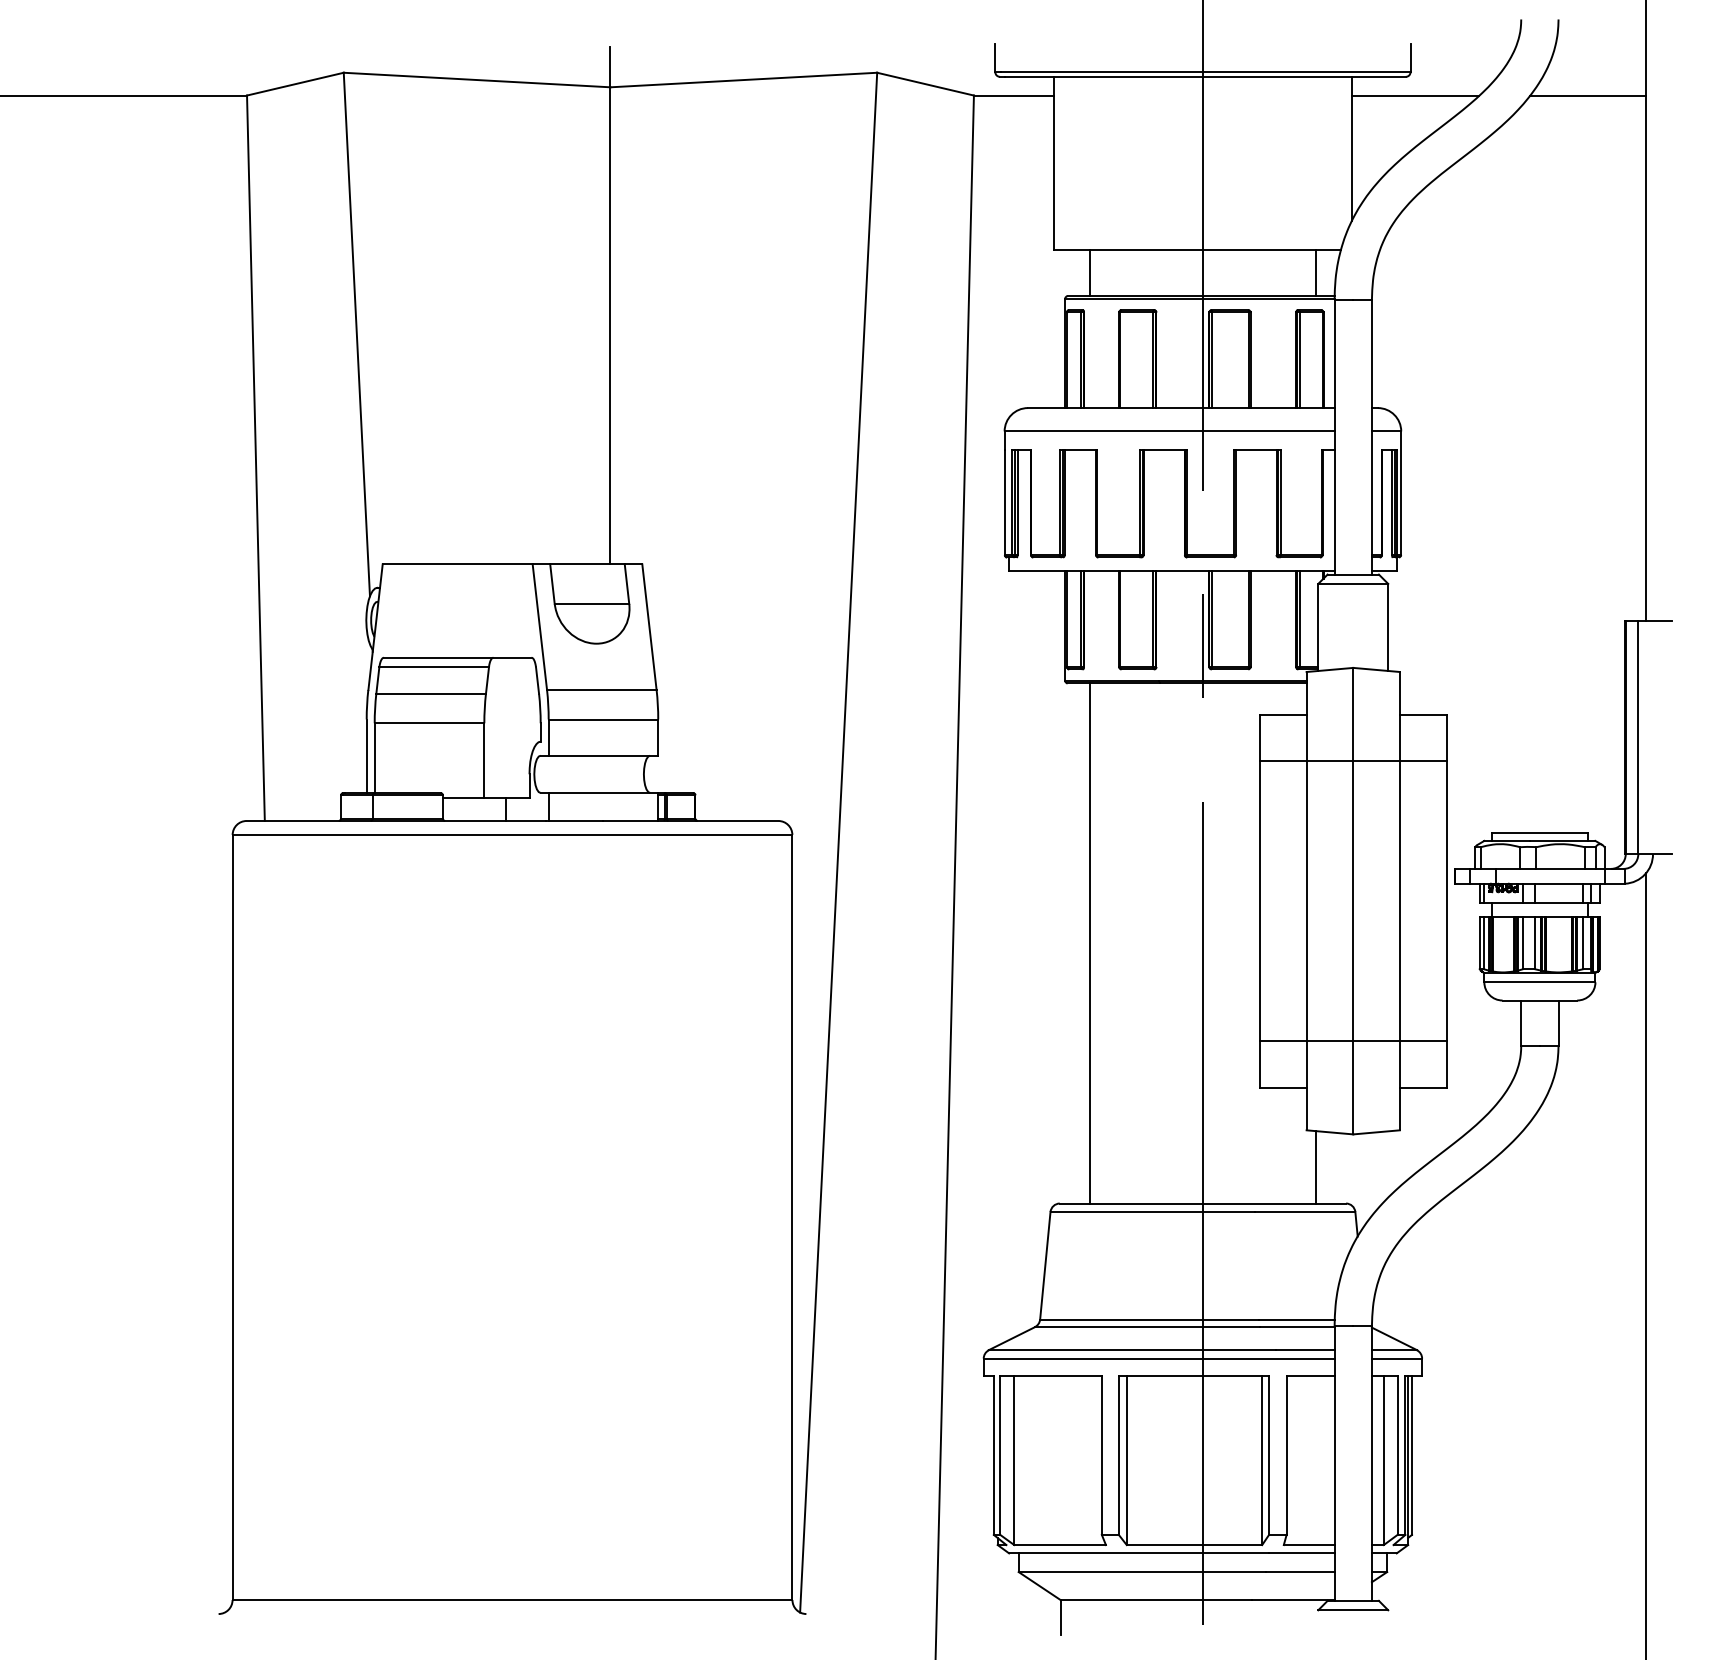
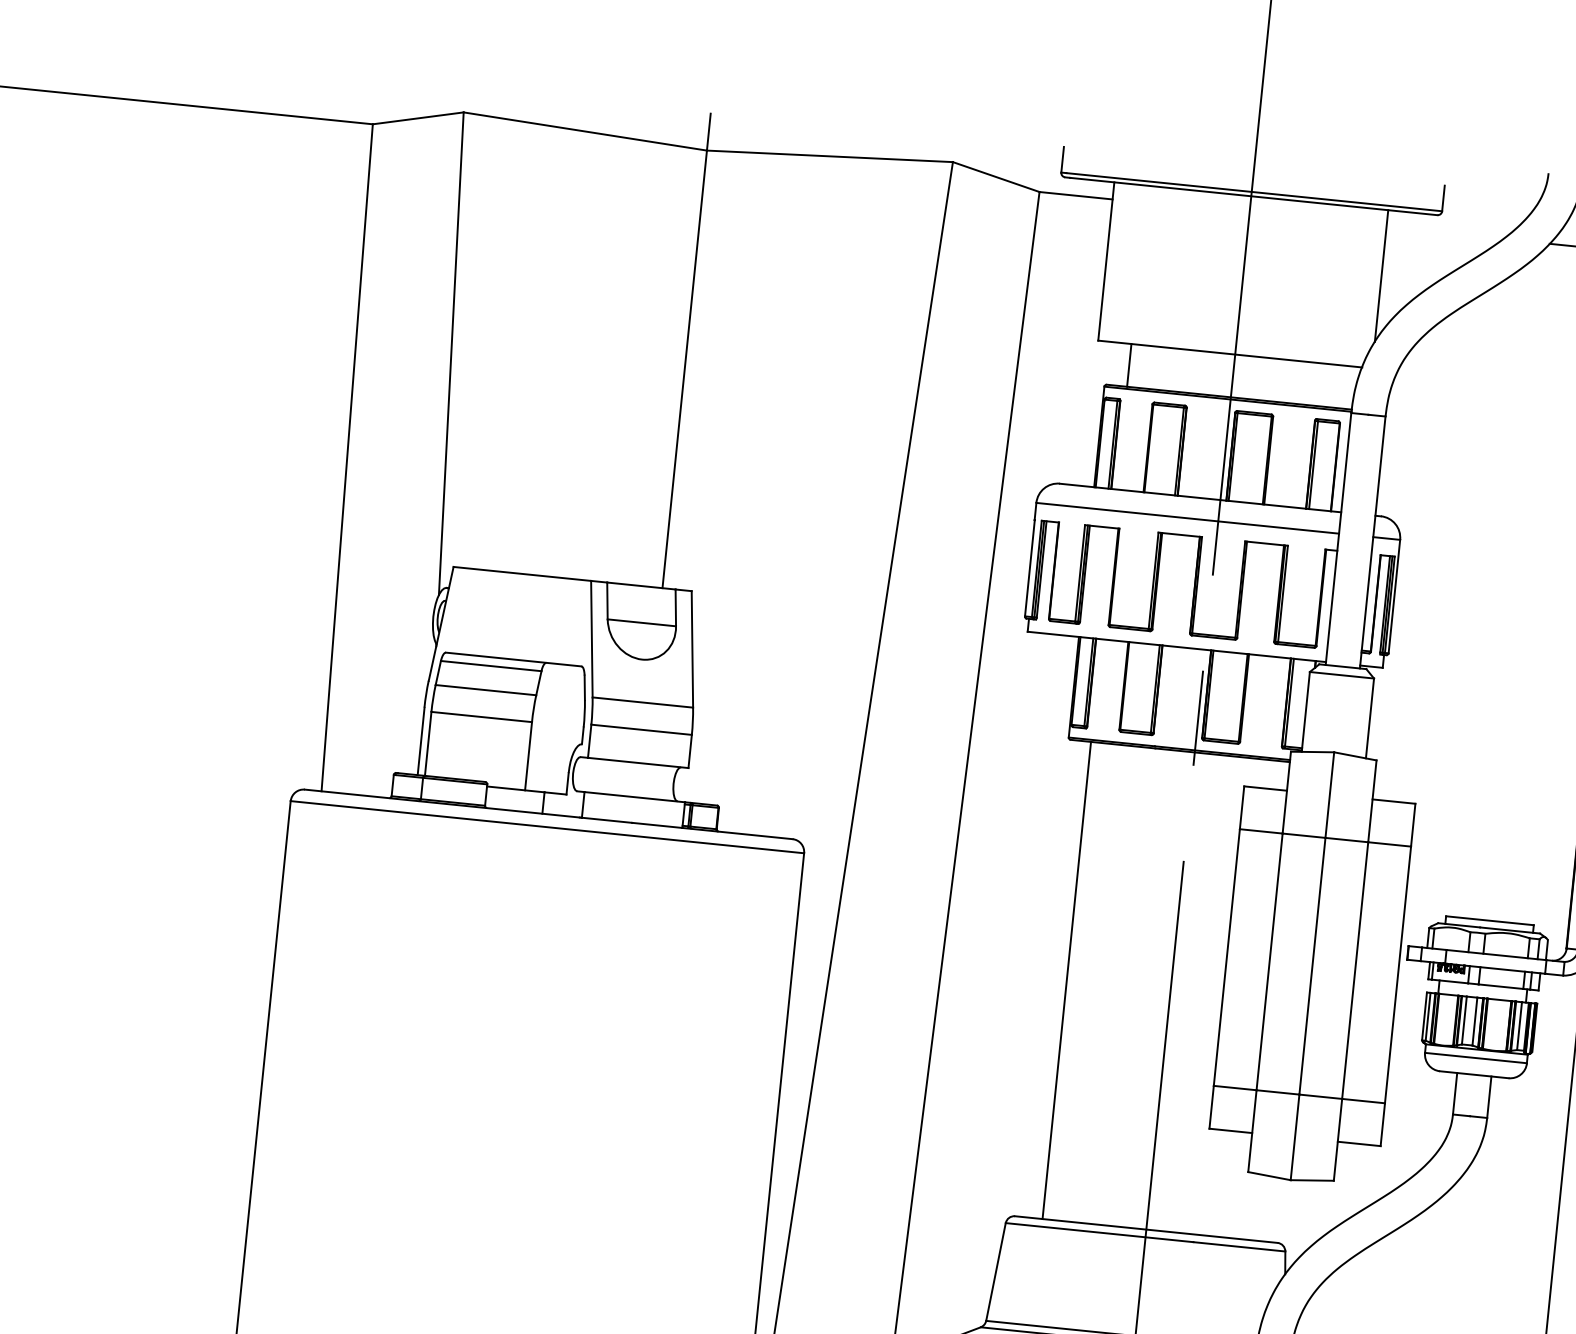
line: (1415, 95) -> (1444, 233), removed
line: (1316, 272) -> (1337, 386), removed
line: (1316, 1167) -> (1253, 1207), removed

